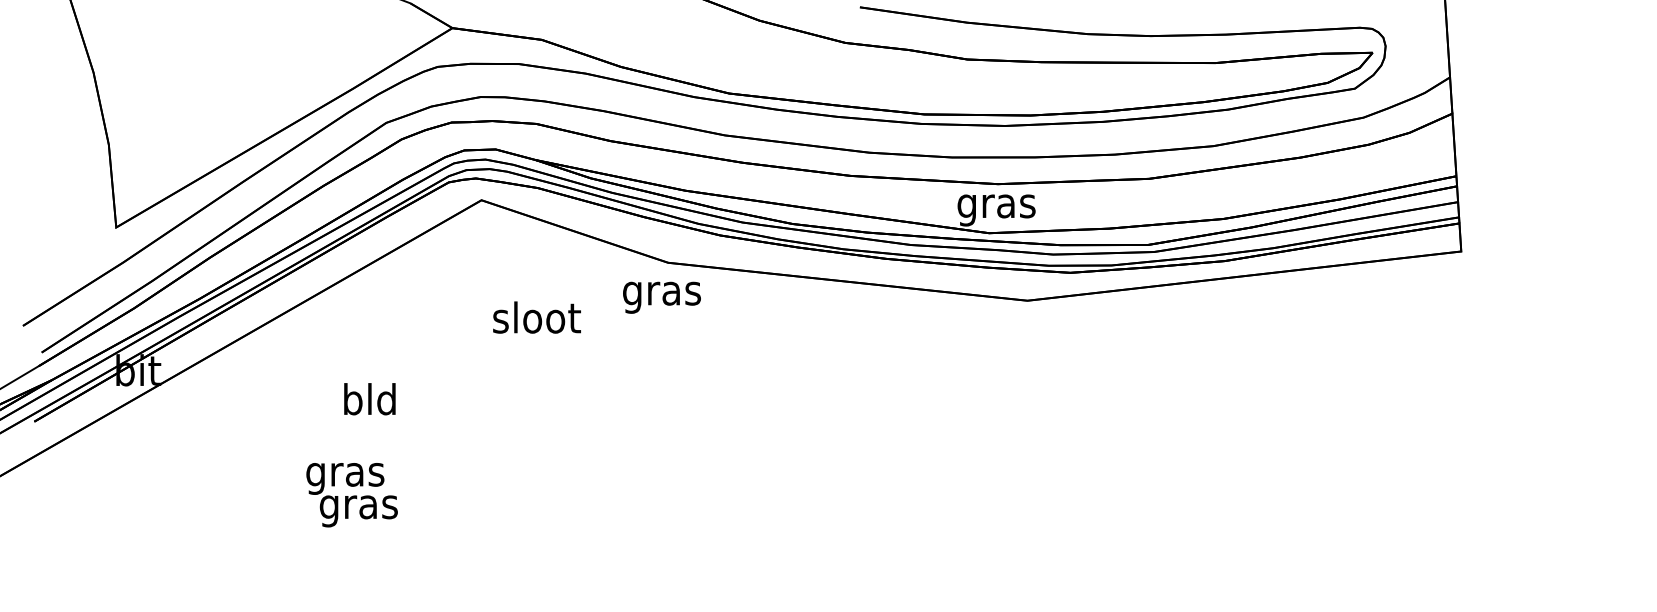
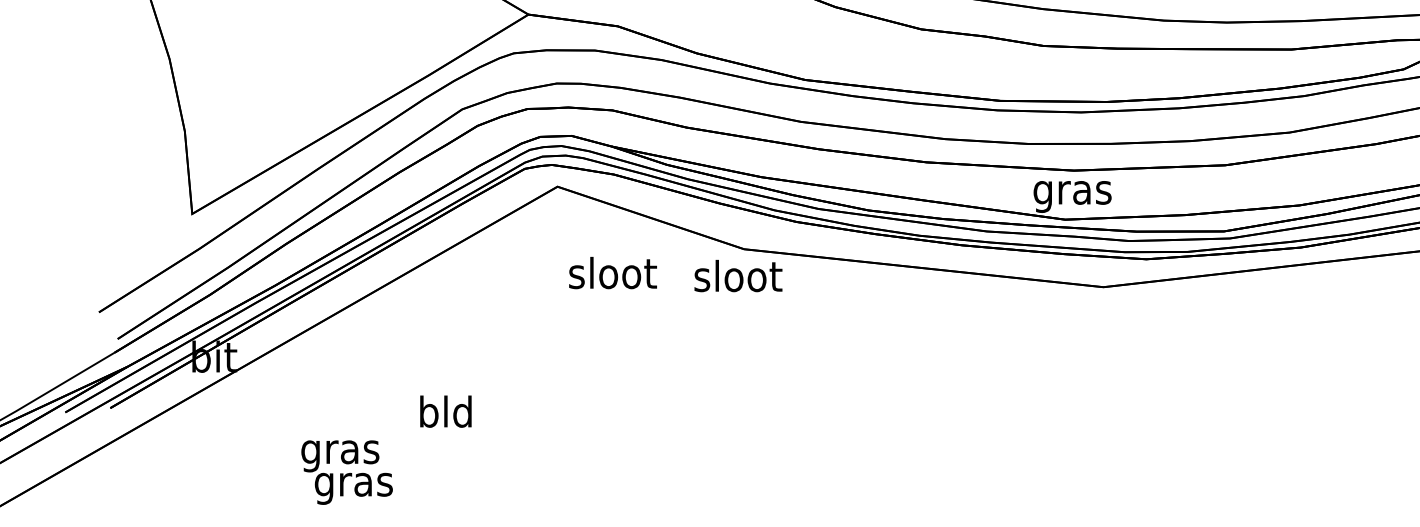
text: (662, 293) -> (738, 279), gras -> sloot
text: (536, 317) -> (612, 272), moved
text: (369, 399) -> (445, 411), moved
text: (351, 495) -> (346, 472), moved

